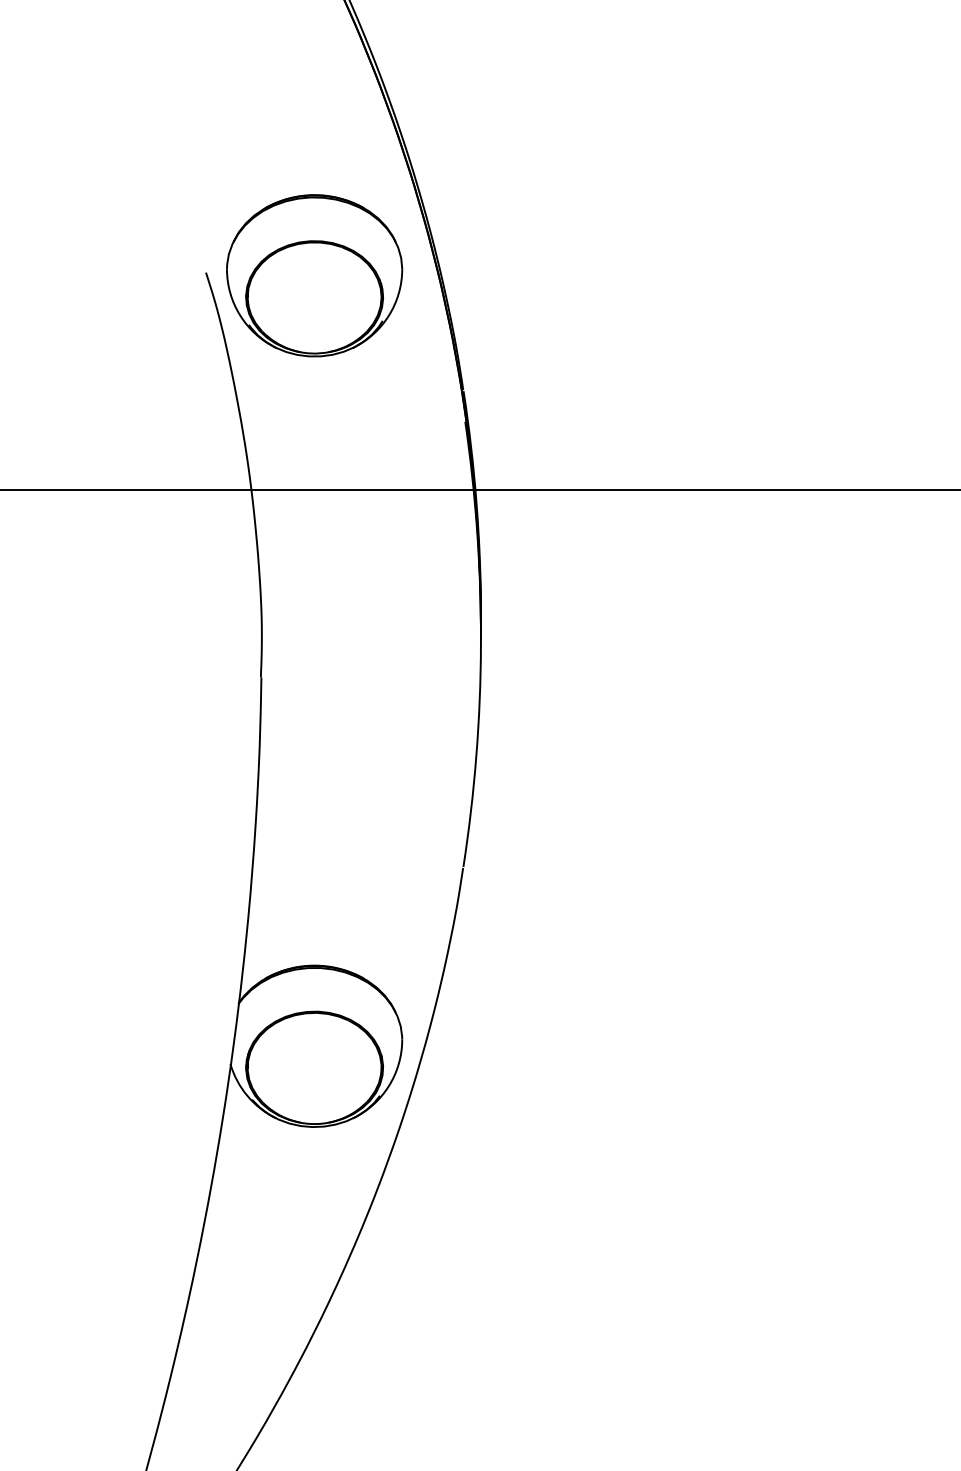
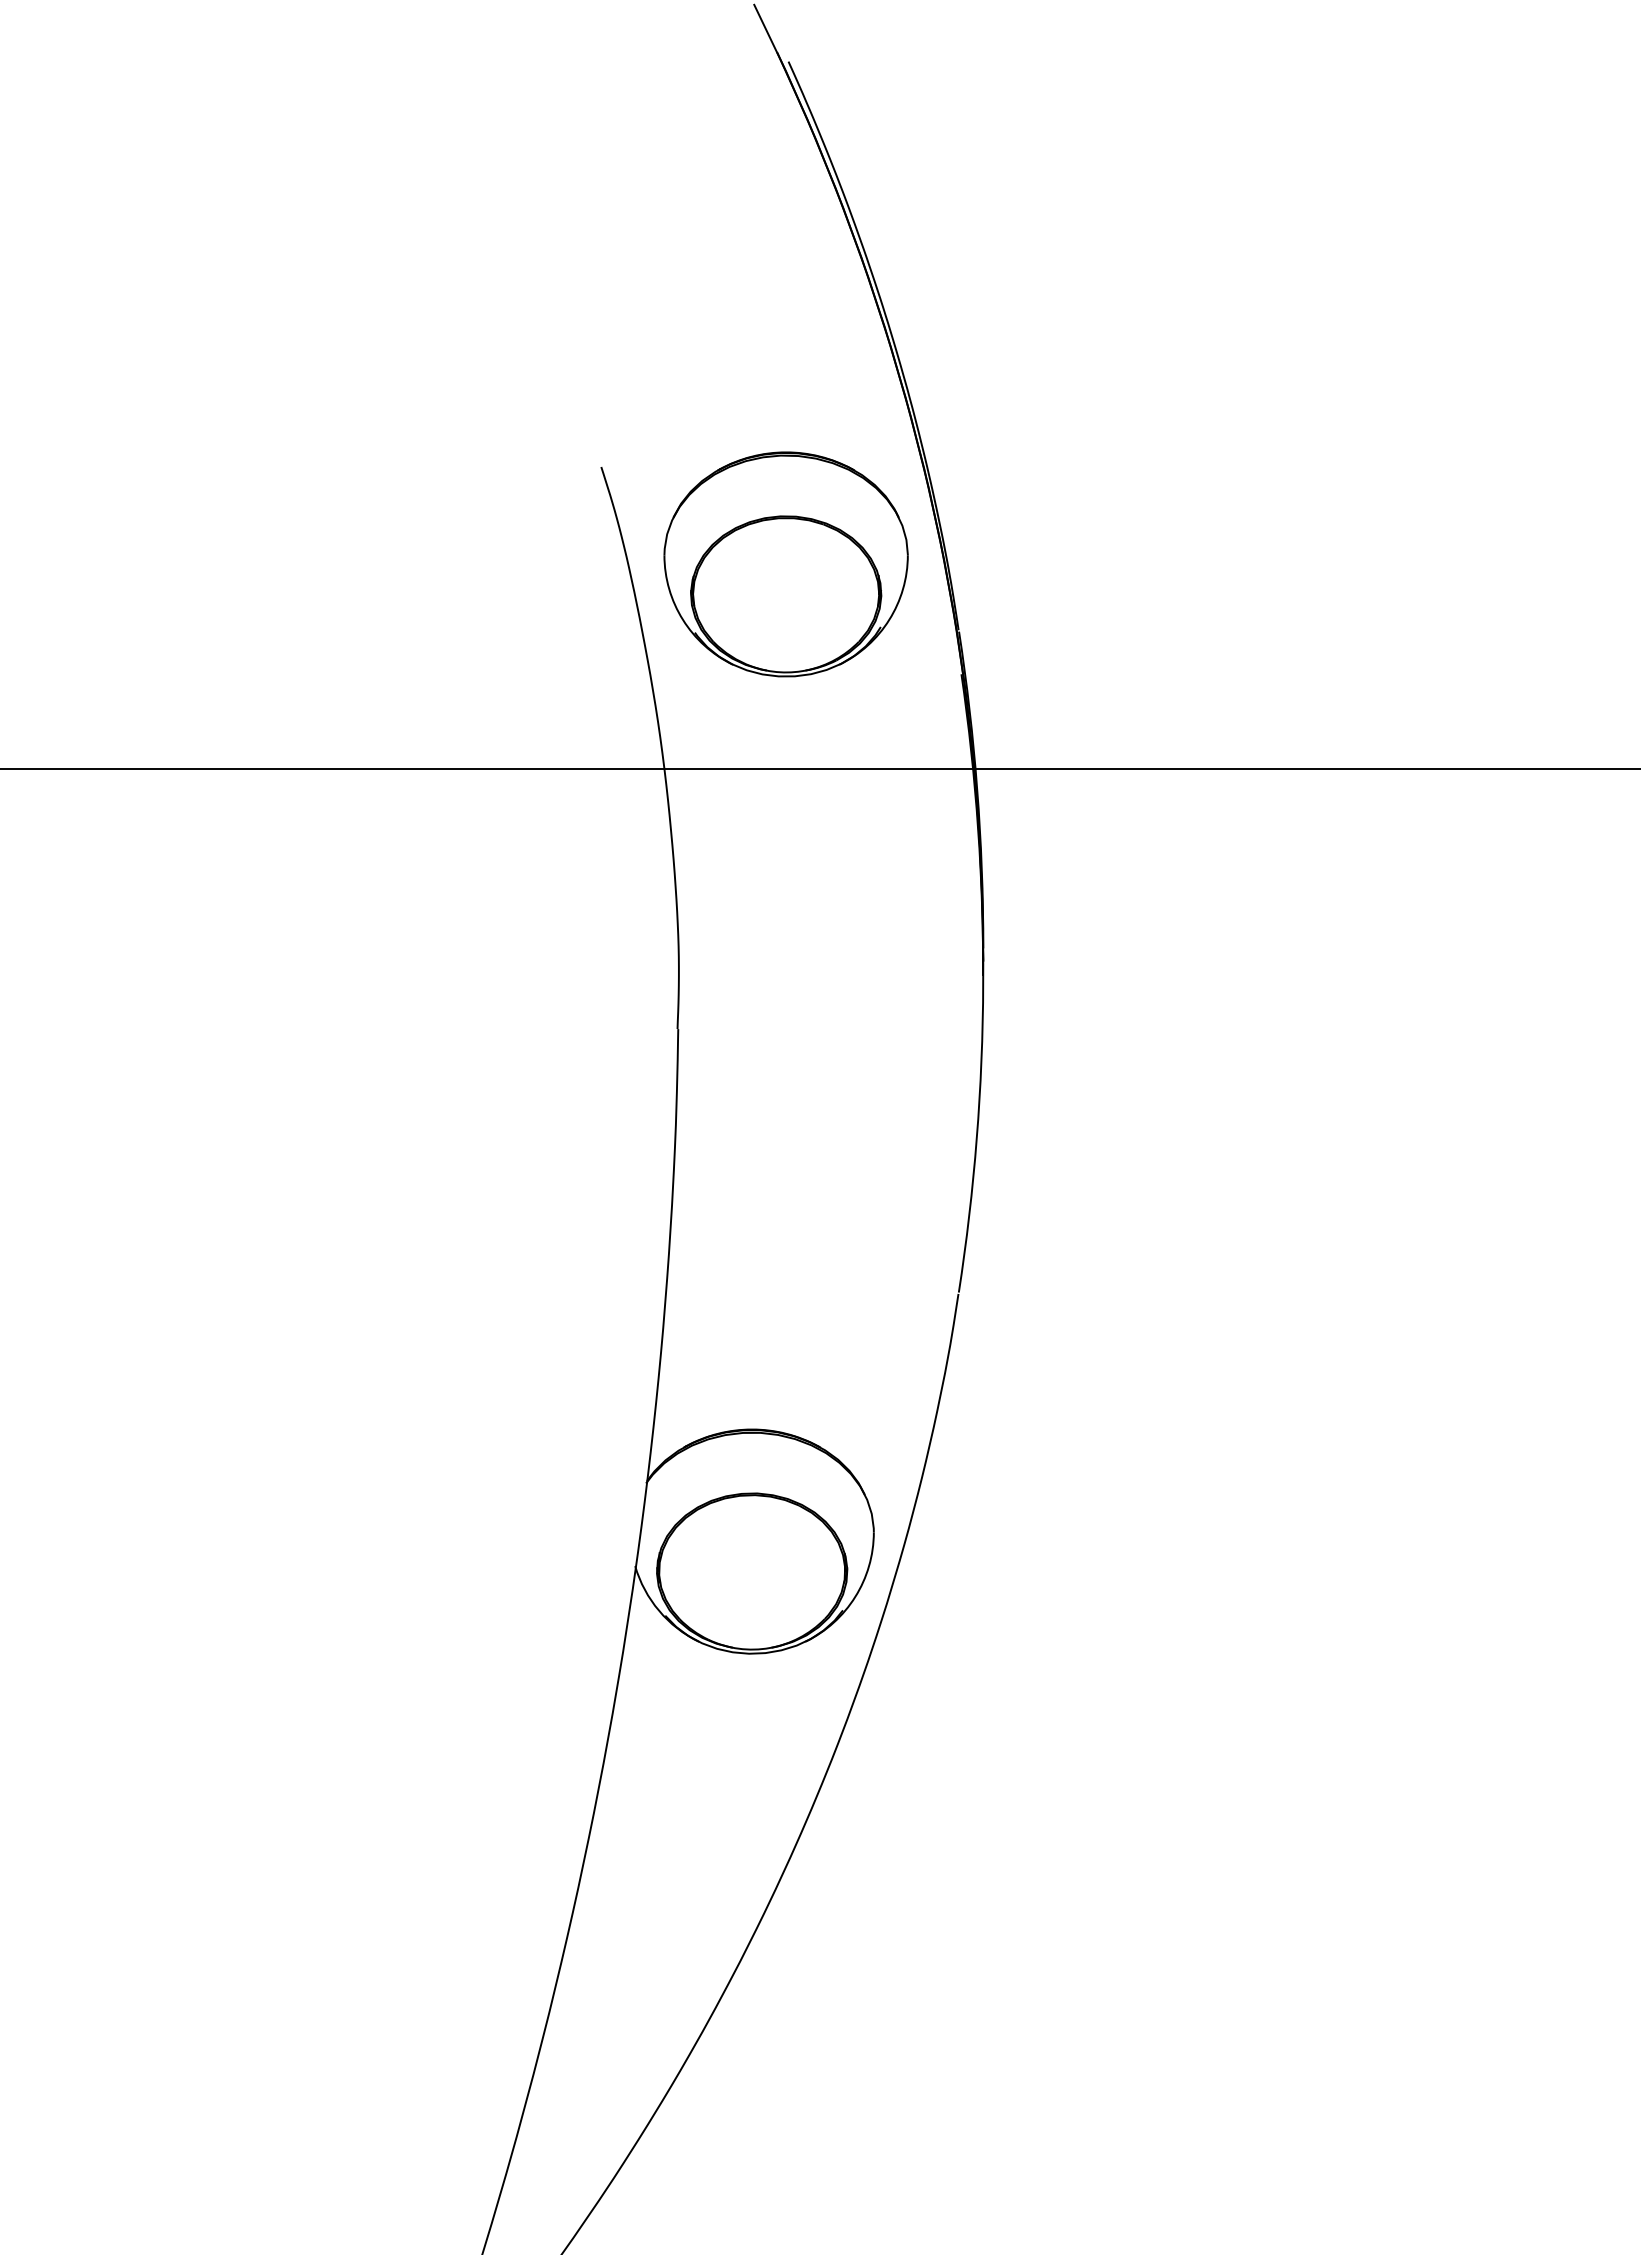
part: (314, 275) -> (785, 564), moved

